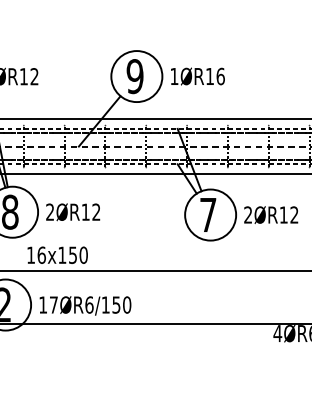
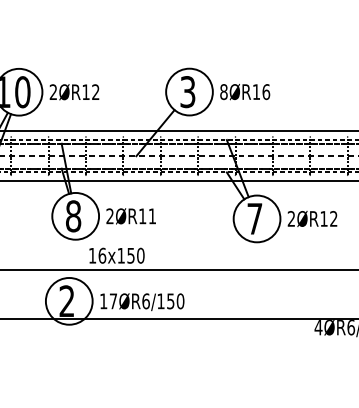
text: (134, 75) -> (187, 91), 9 -> 3
text: (173, 77) -> (223, 92), 1ØR16 -> 8ØR16
text: (95, 211) -> (151, 215), 2ØR12 -> 2ØR11

